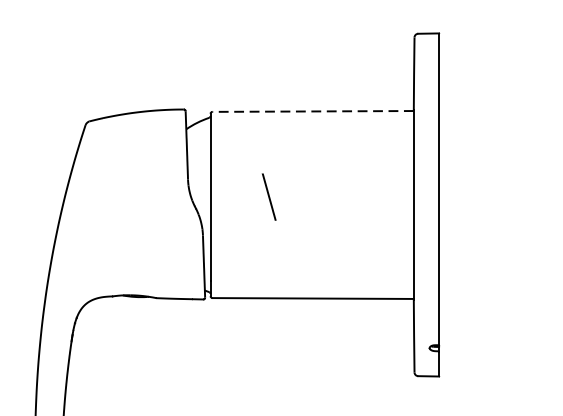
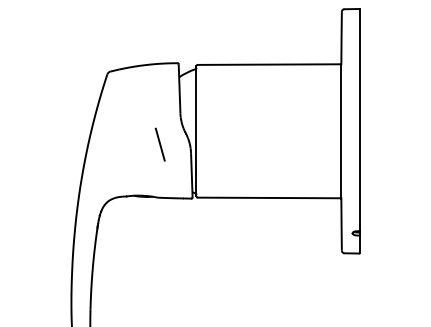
line: (313, 111) -> (269, 64), dashed -> solid
line: (268, 196) -> (159, 144), moved

